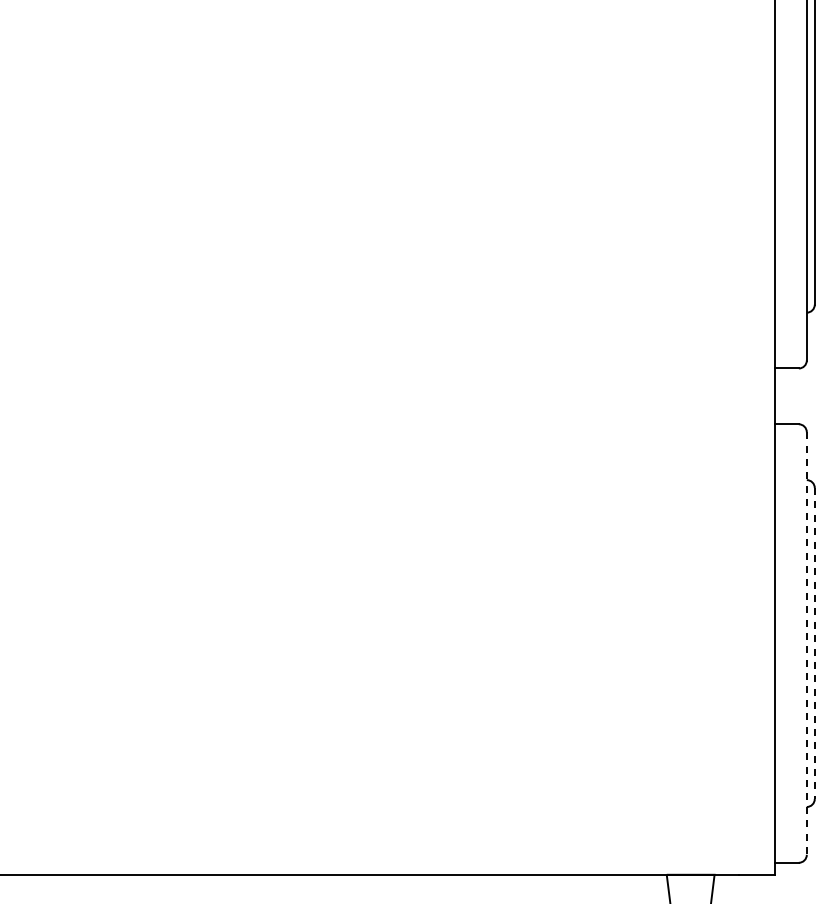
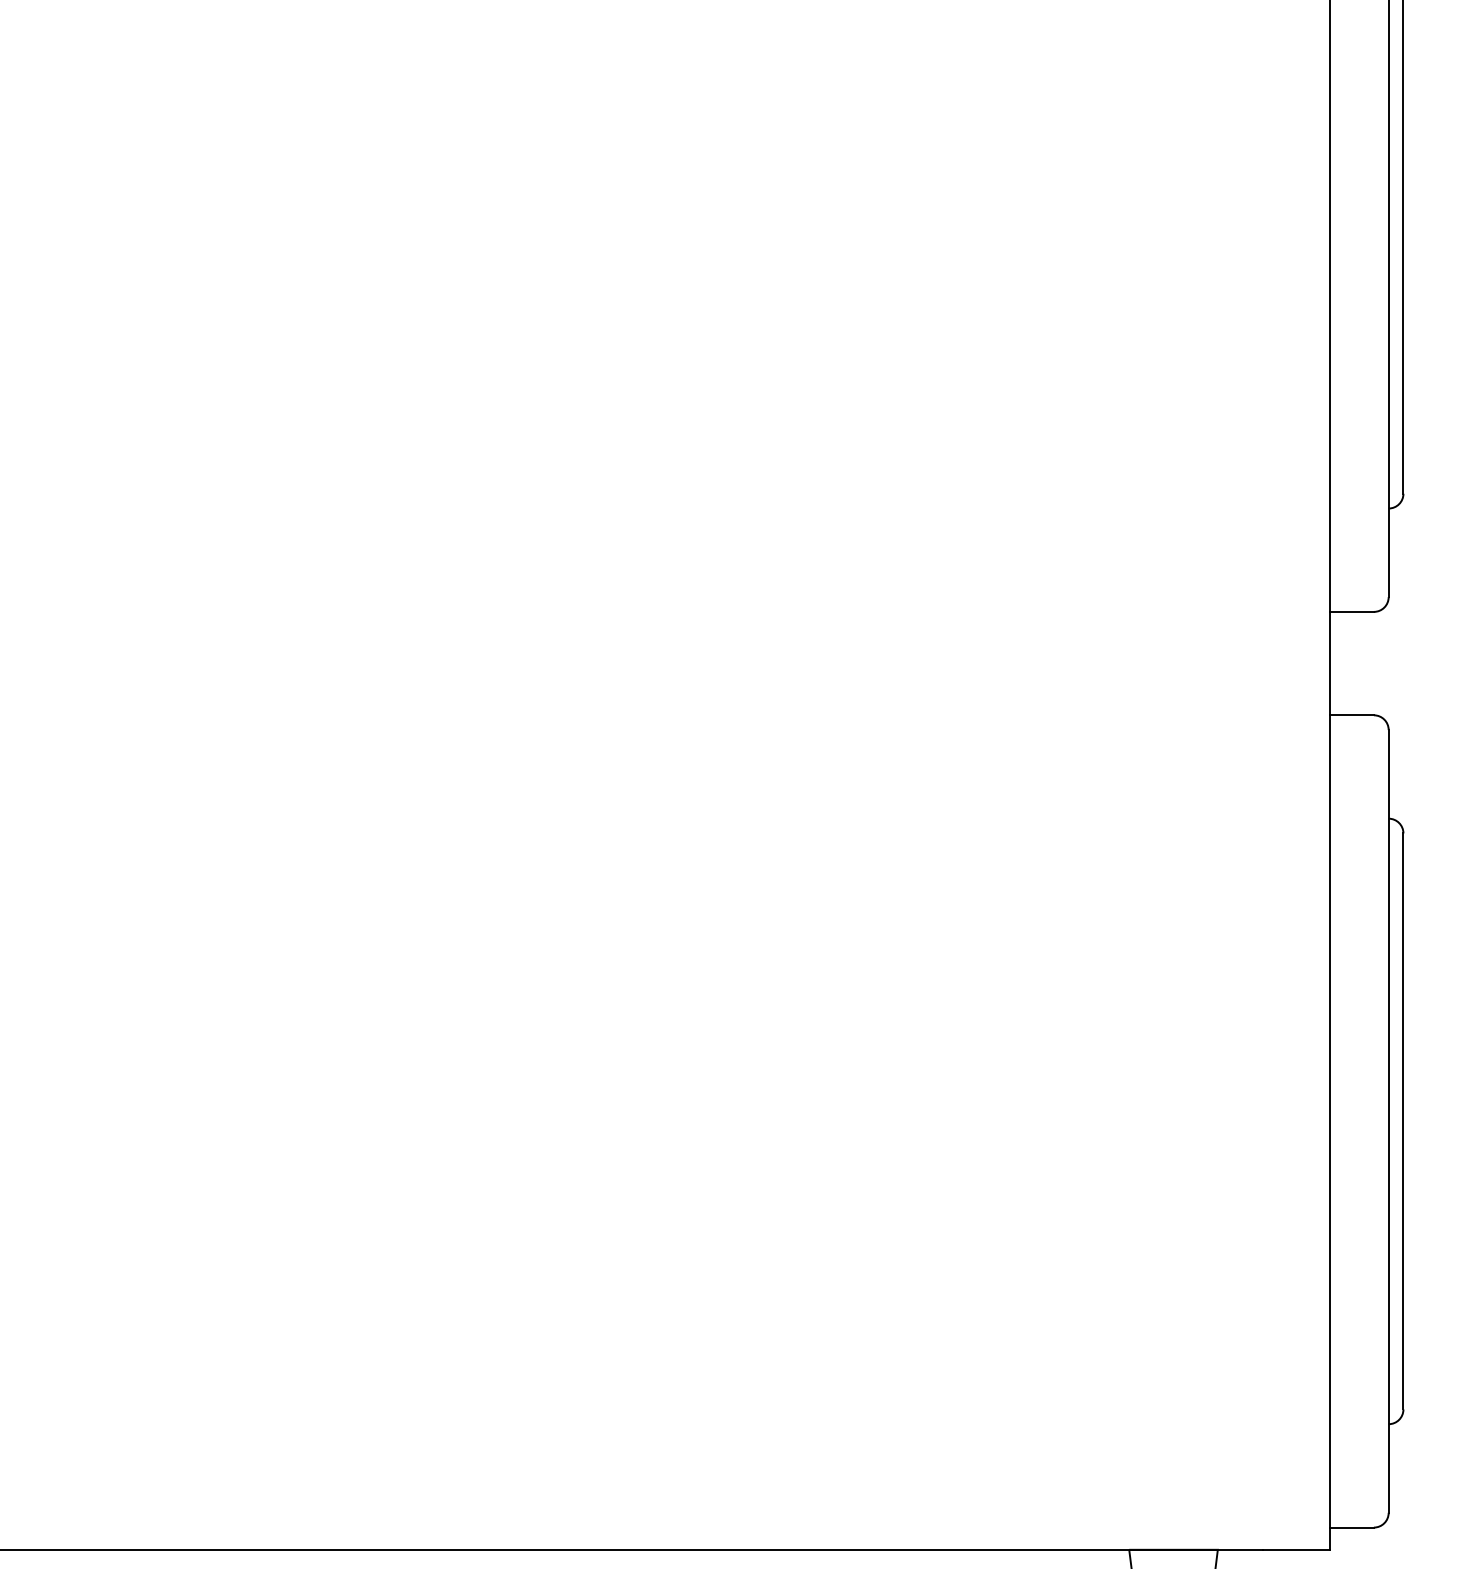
line: (806, 644) -> (1388, 1123), dashed -> solid
line: (814, 644) -> (1402, 1123), dashed -> solid

